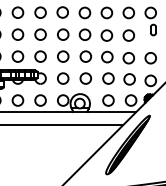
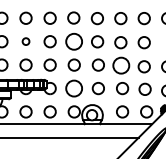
circle: (17, 34) -> (25, 41), size x0.6
circle: (63, 34) -> (74, 41), size x1.4
circle: (107, 56) -> (121, 64), size x1.4
circle: (63, 78) -> (74, 88), size x1.4

